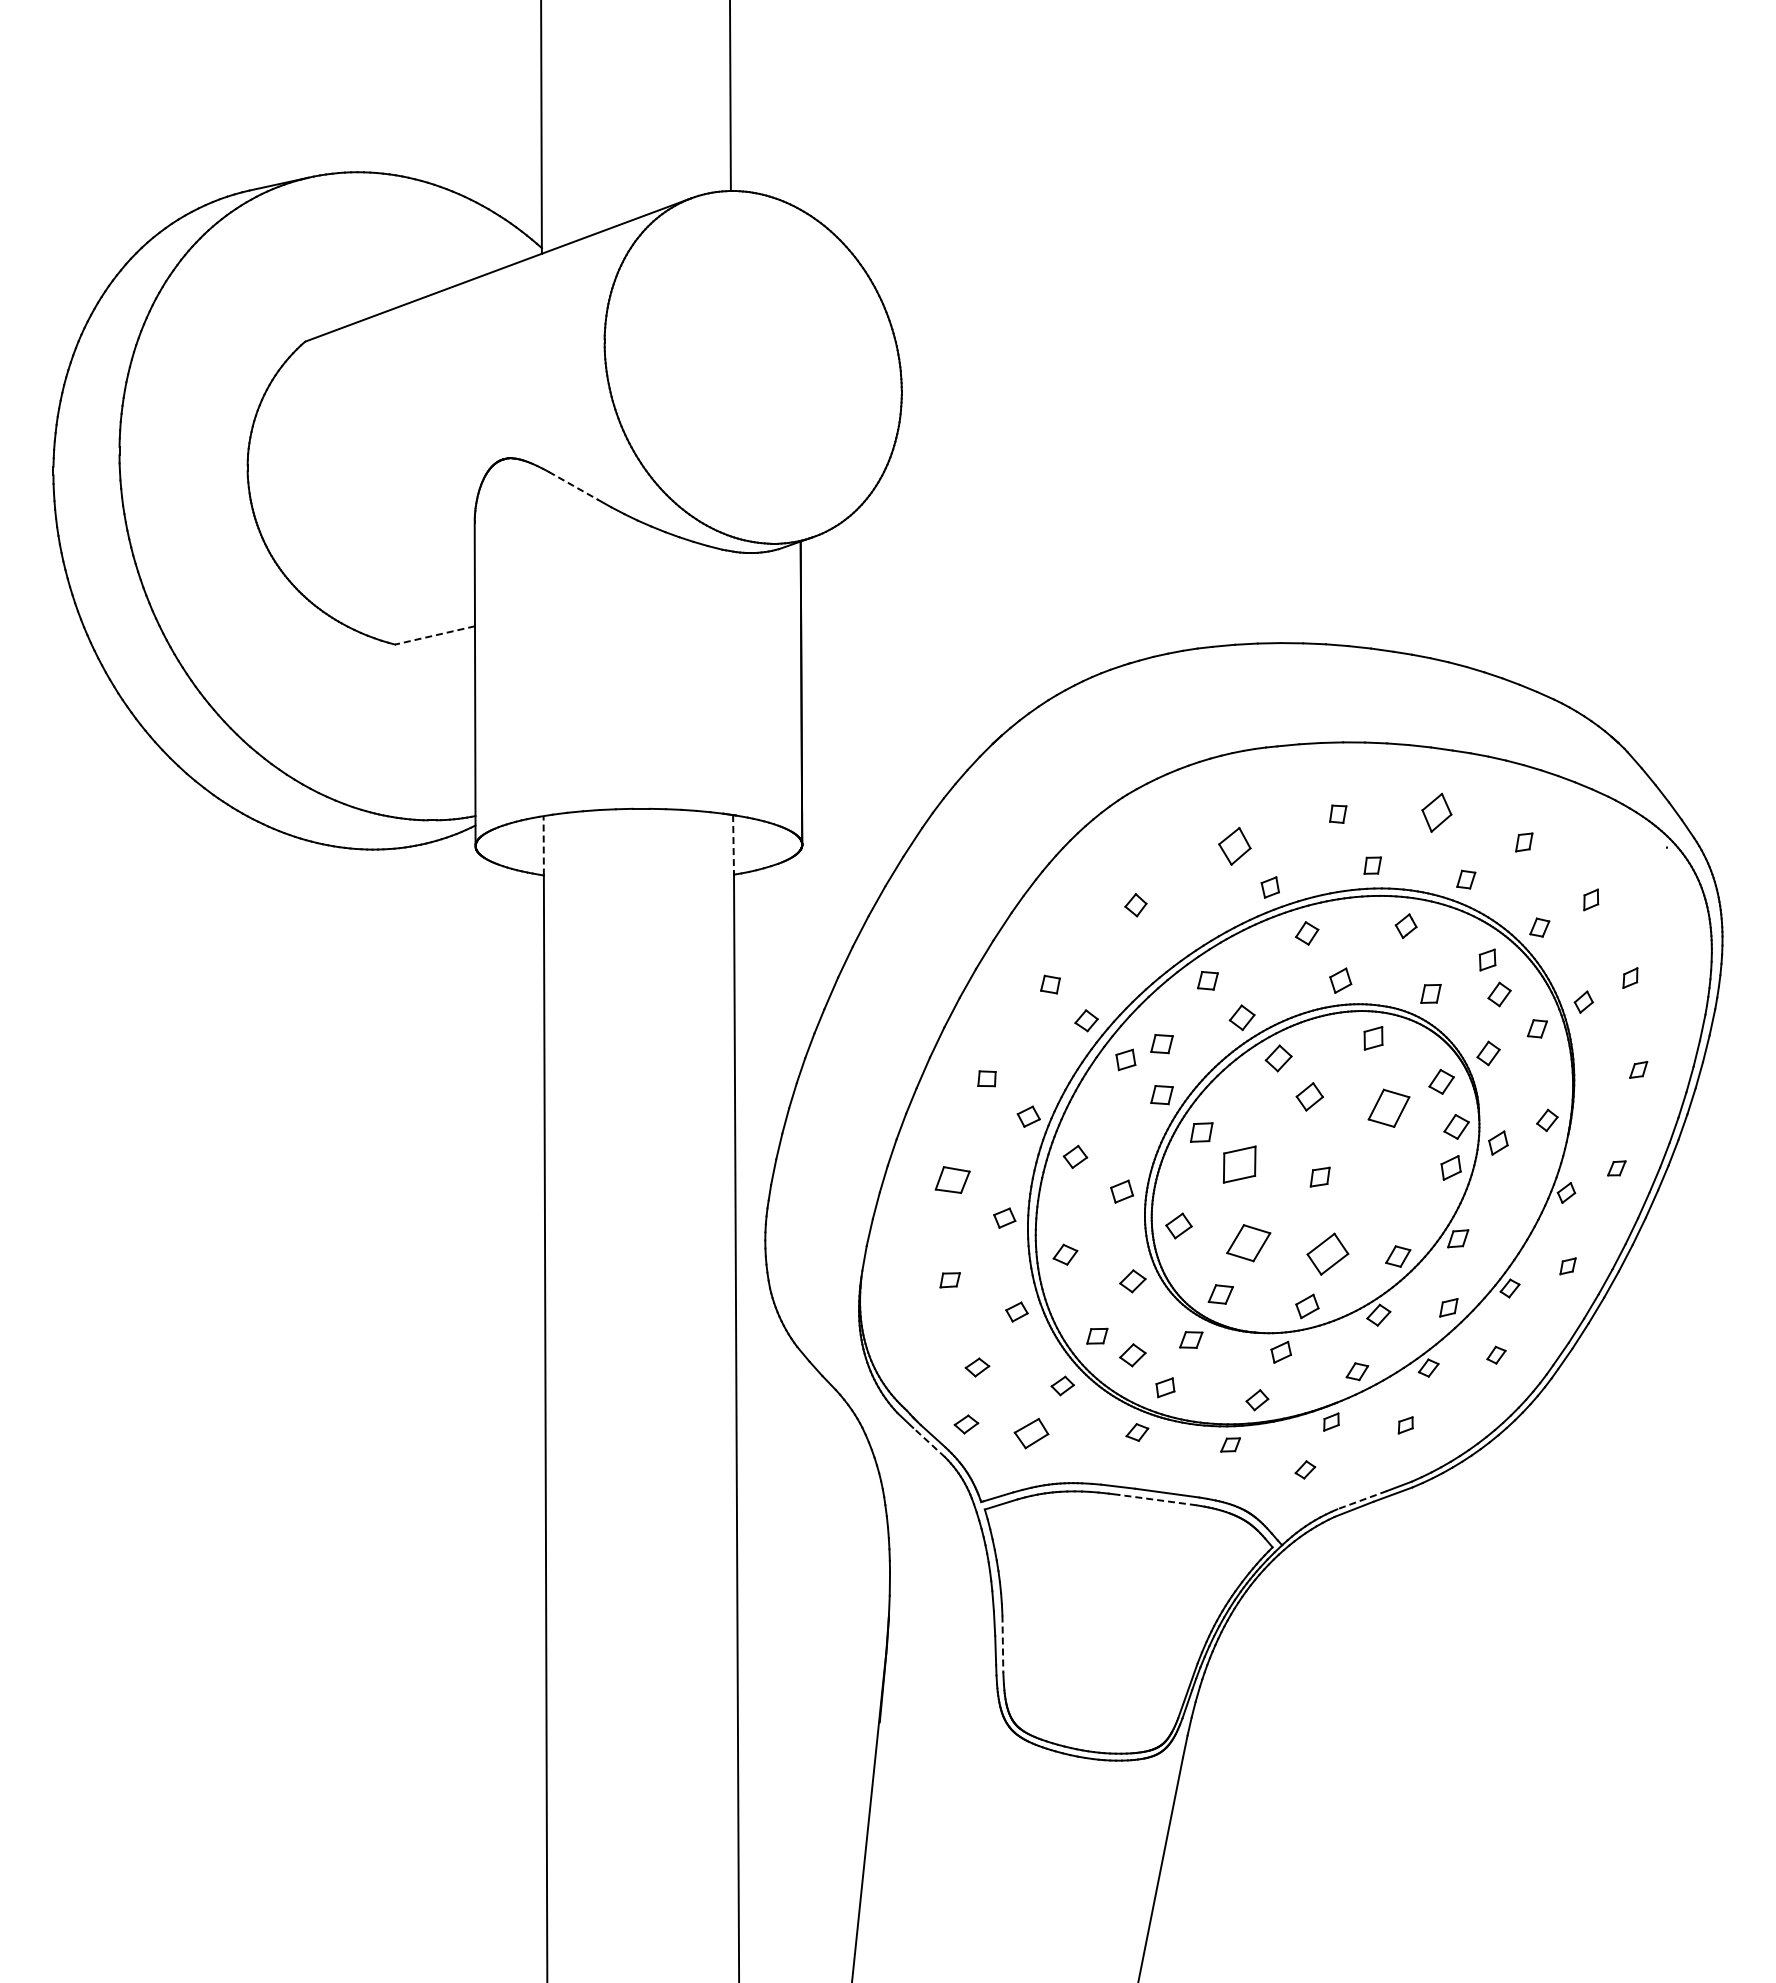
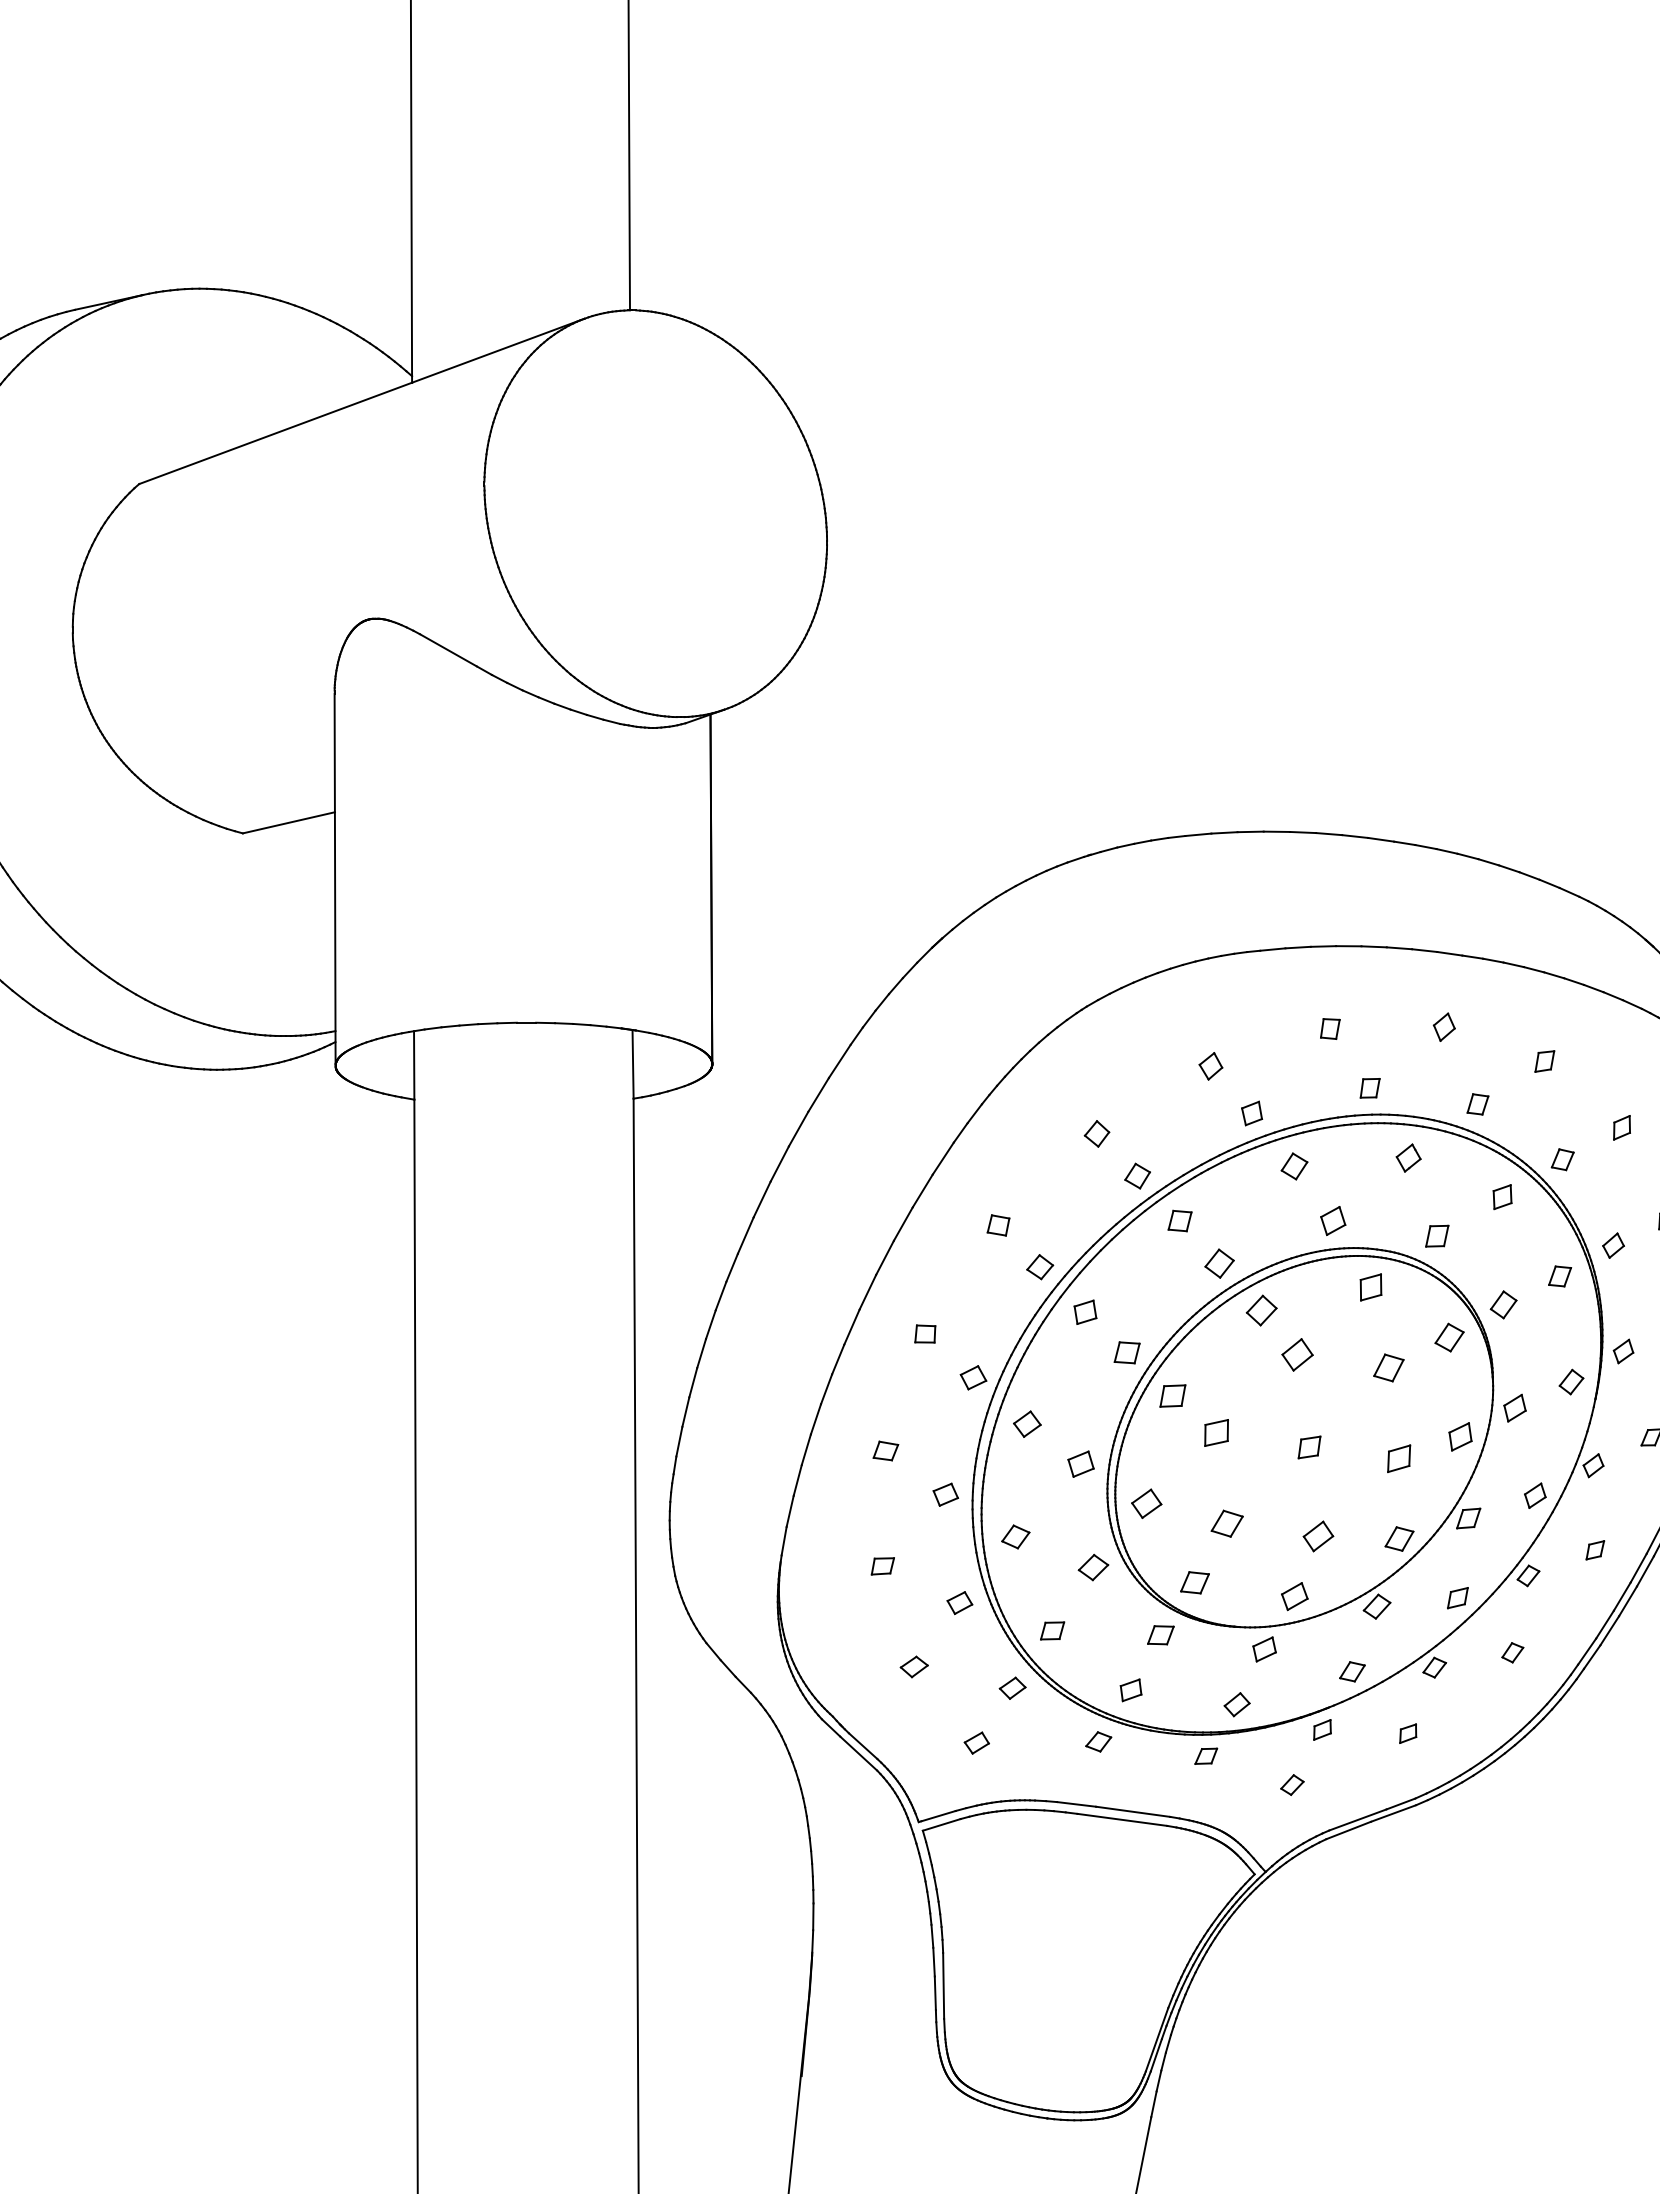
line: (573, 486) -> (448, 651), dashed -> solid
line: (435, 635) -> (289, 822), dashed -> solid
part: (1437, 812) -> (1444, 1026), size x0.62
line: (733, 844) -> (633, 1063), dashed -> solid
line: (543, 845) -> (413, 1065), dashed -> solid
part: (1234, 846) -> (1210, 1066), size x0.62
part: (1170, 941) -> (1136, 1175), added
part: (1499, 994) -> (1516, 1236), removed
part: (1161, 1044) -> (1126, 1294), removed
part: (1592, 1093) -> (1623, 1351), added
part: (1388, 1107) -> (1388, 1367), size x0.62
part: (1456, 1126) -> (1466, 1389), removed
part: (1239, 1164) -> (1216, 1432), size x0.62
part: (952, 1180) -> (885, 1451), size x0.62
part: (1397, 1186) -> (1398, 1458), added
part: (1515, 1218) -> (1534, 1495), added
part: (1248, 1243) -> (1226, 1523), size x0.62
part: (1327, 1254) -> (1317, 1536), size x0.62
part: (1132, 1355) -> (1093, 1653), removed
part: (966, 1424) -> (901, 1732), removed
part: (1031, 1433) -> (976, 1743), size x0.62
line: (929, 1442) -> (859, 1753), dashed -> solid
line: (1157, 1500) -> (1121, 1820), dashed -> solid
line: (1361, 1500) -> (1357, 1820), dashed -> solid
line: (1002, 1644) -> (943, 1986), dashed -> solid

